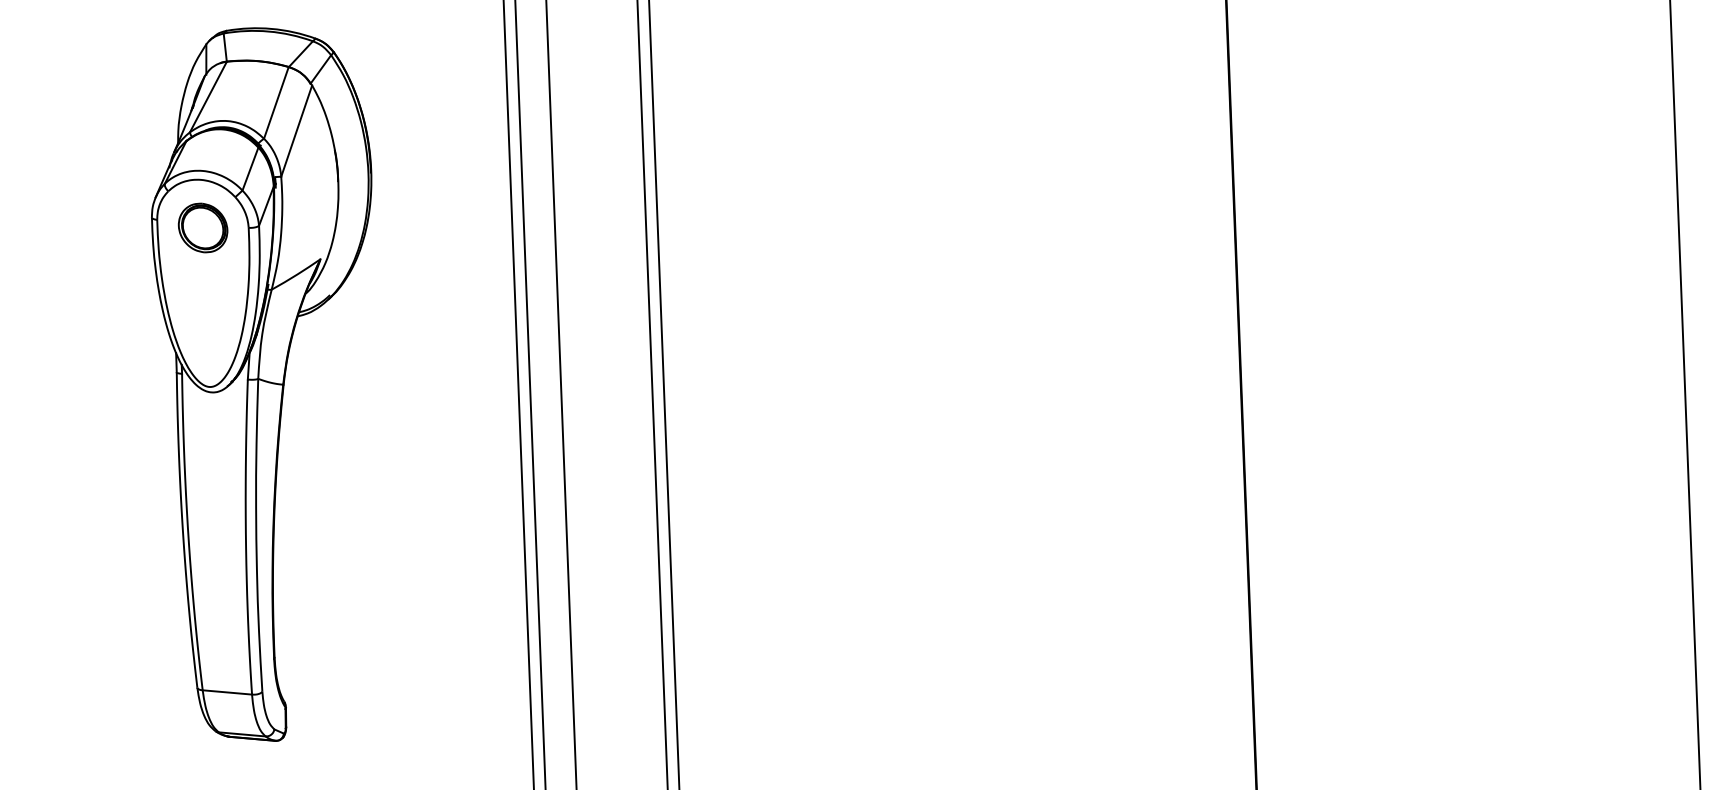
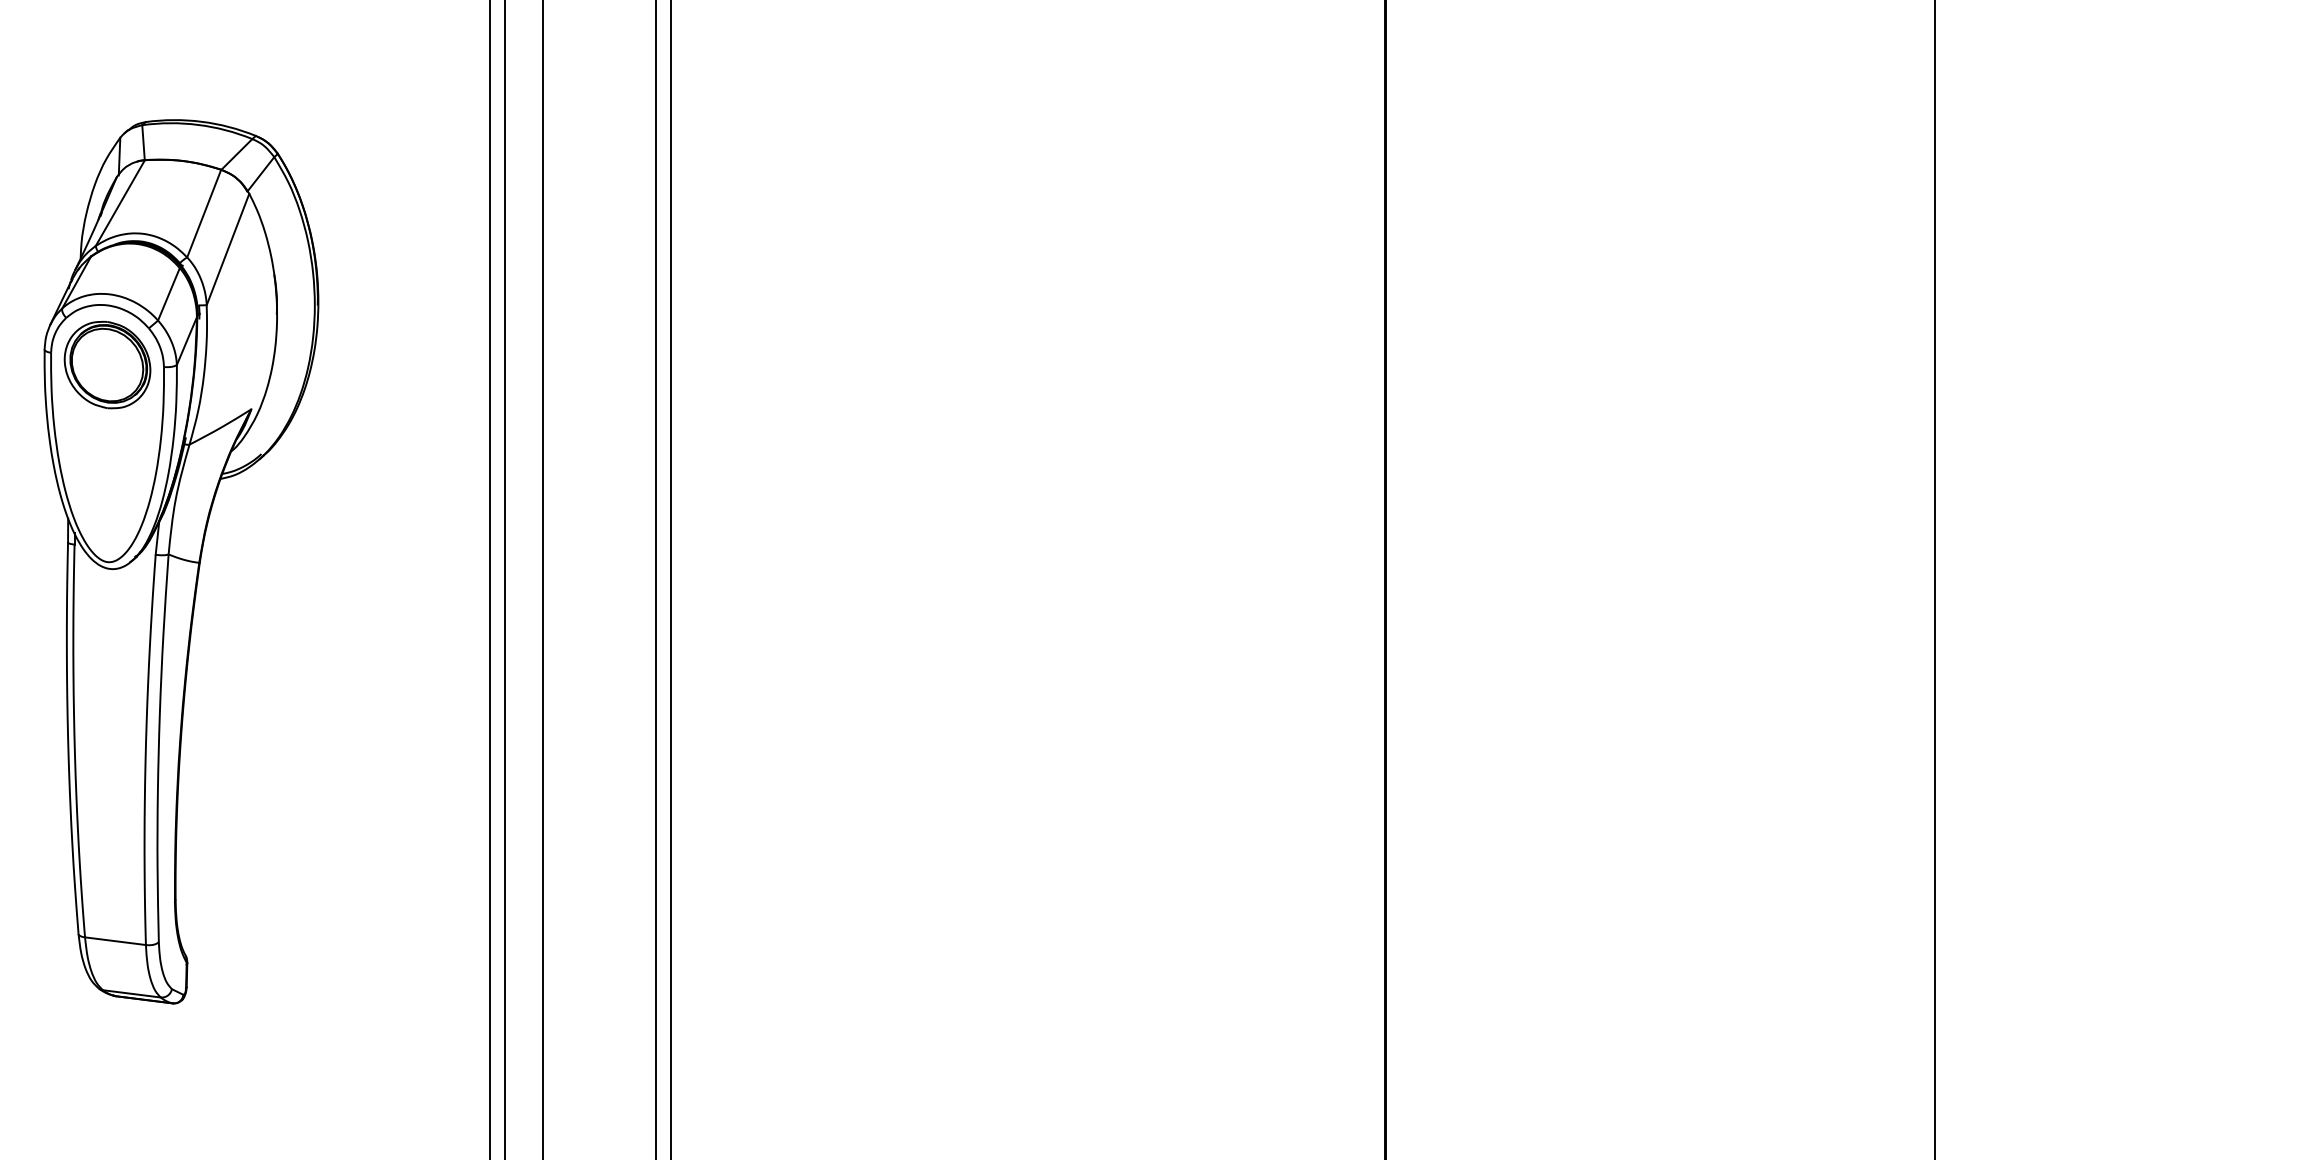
part: (203, 227) -> (107, 364), size x1.43

